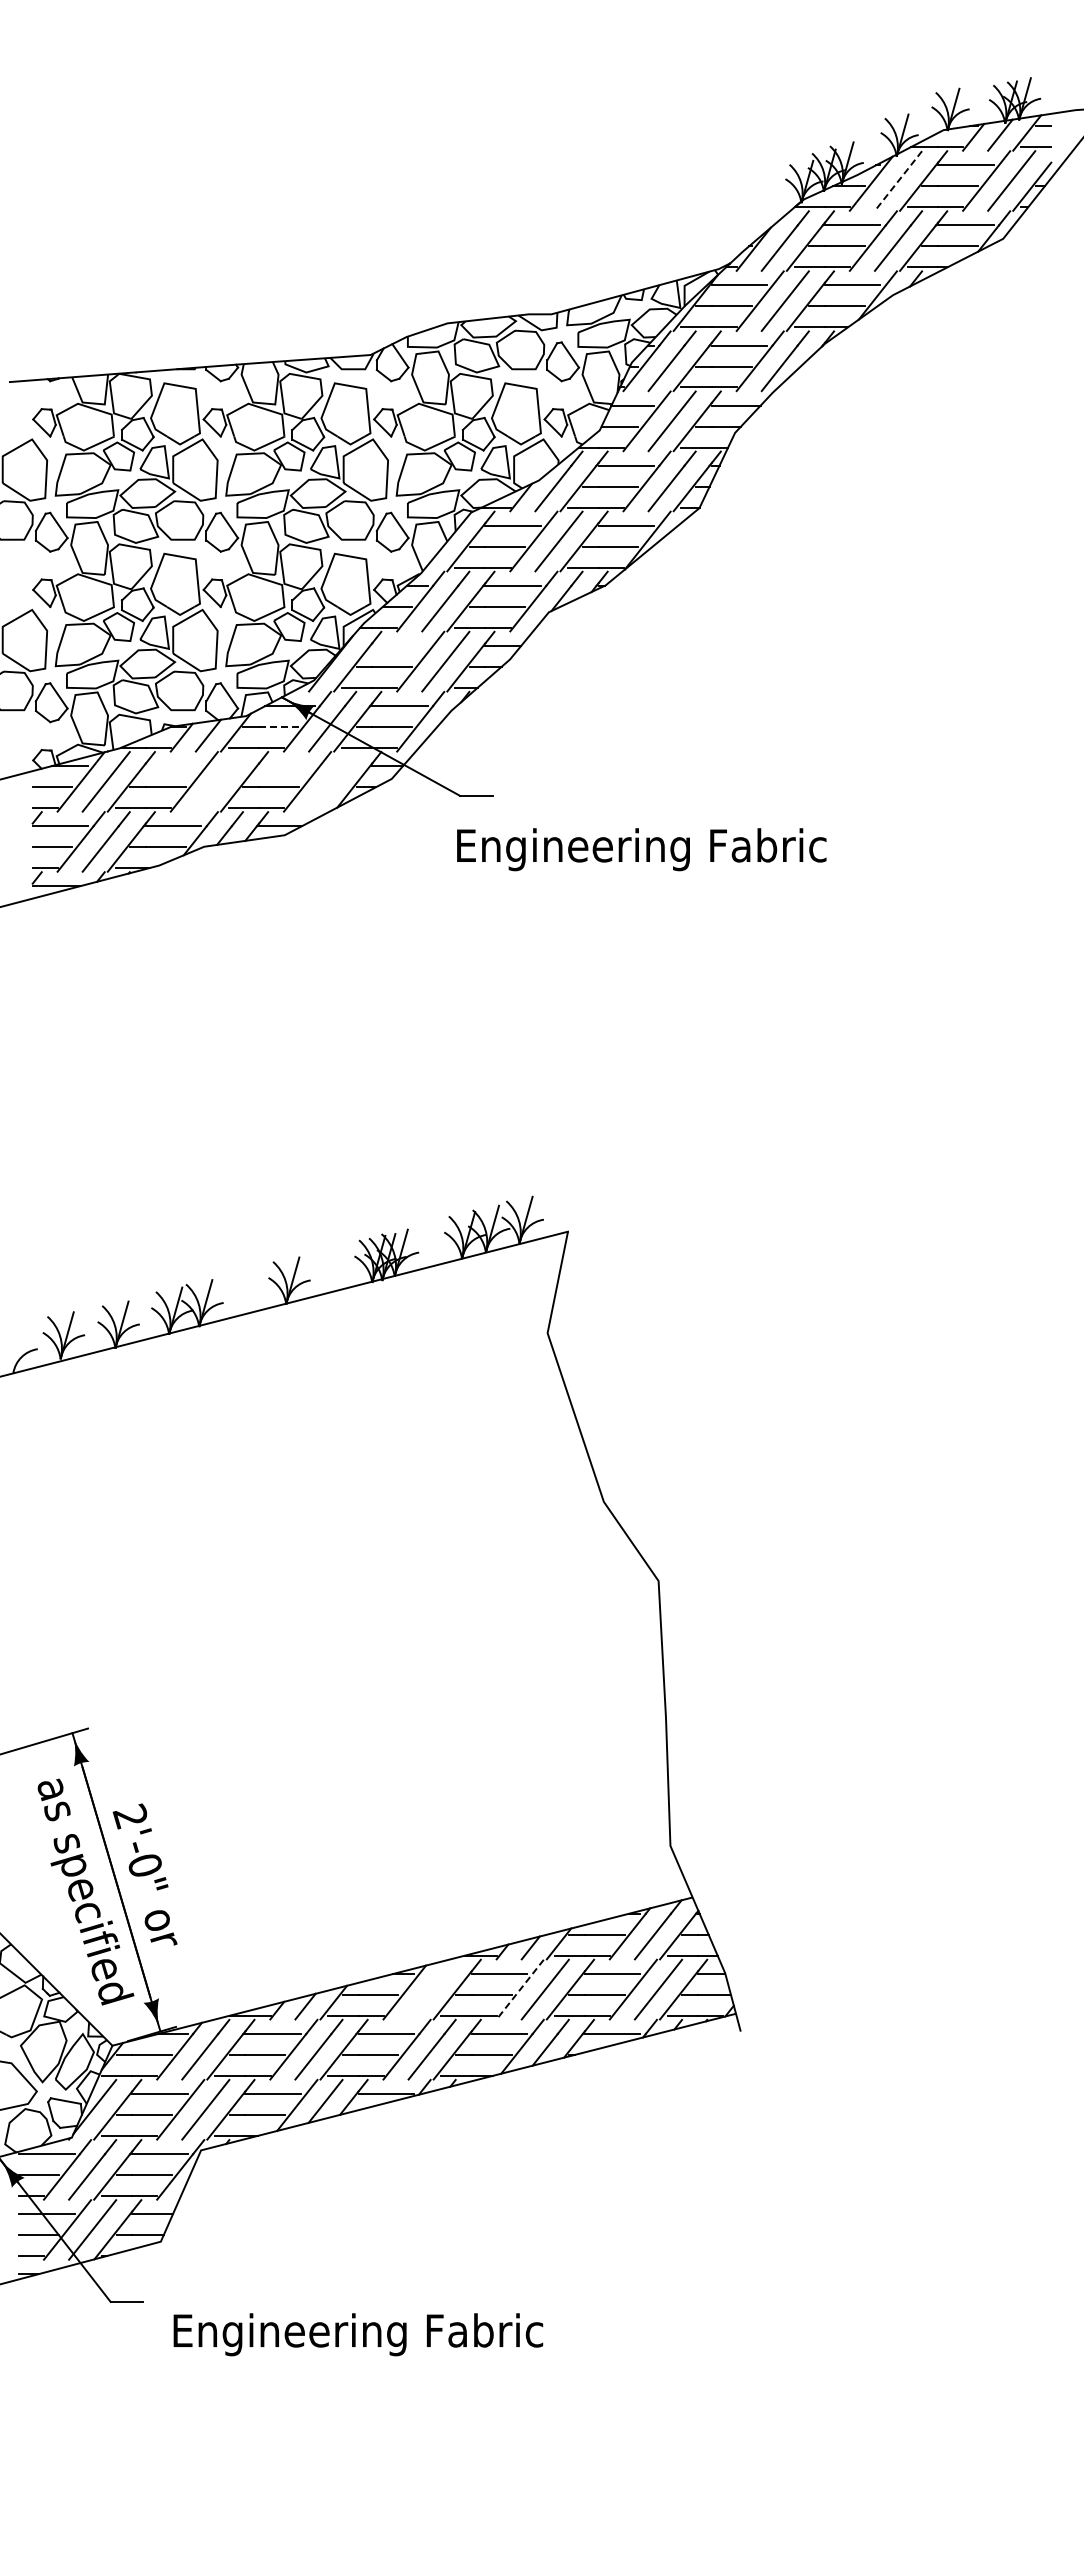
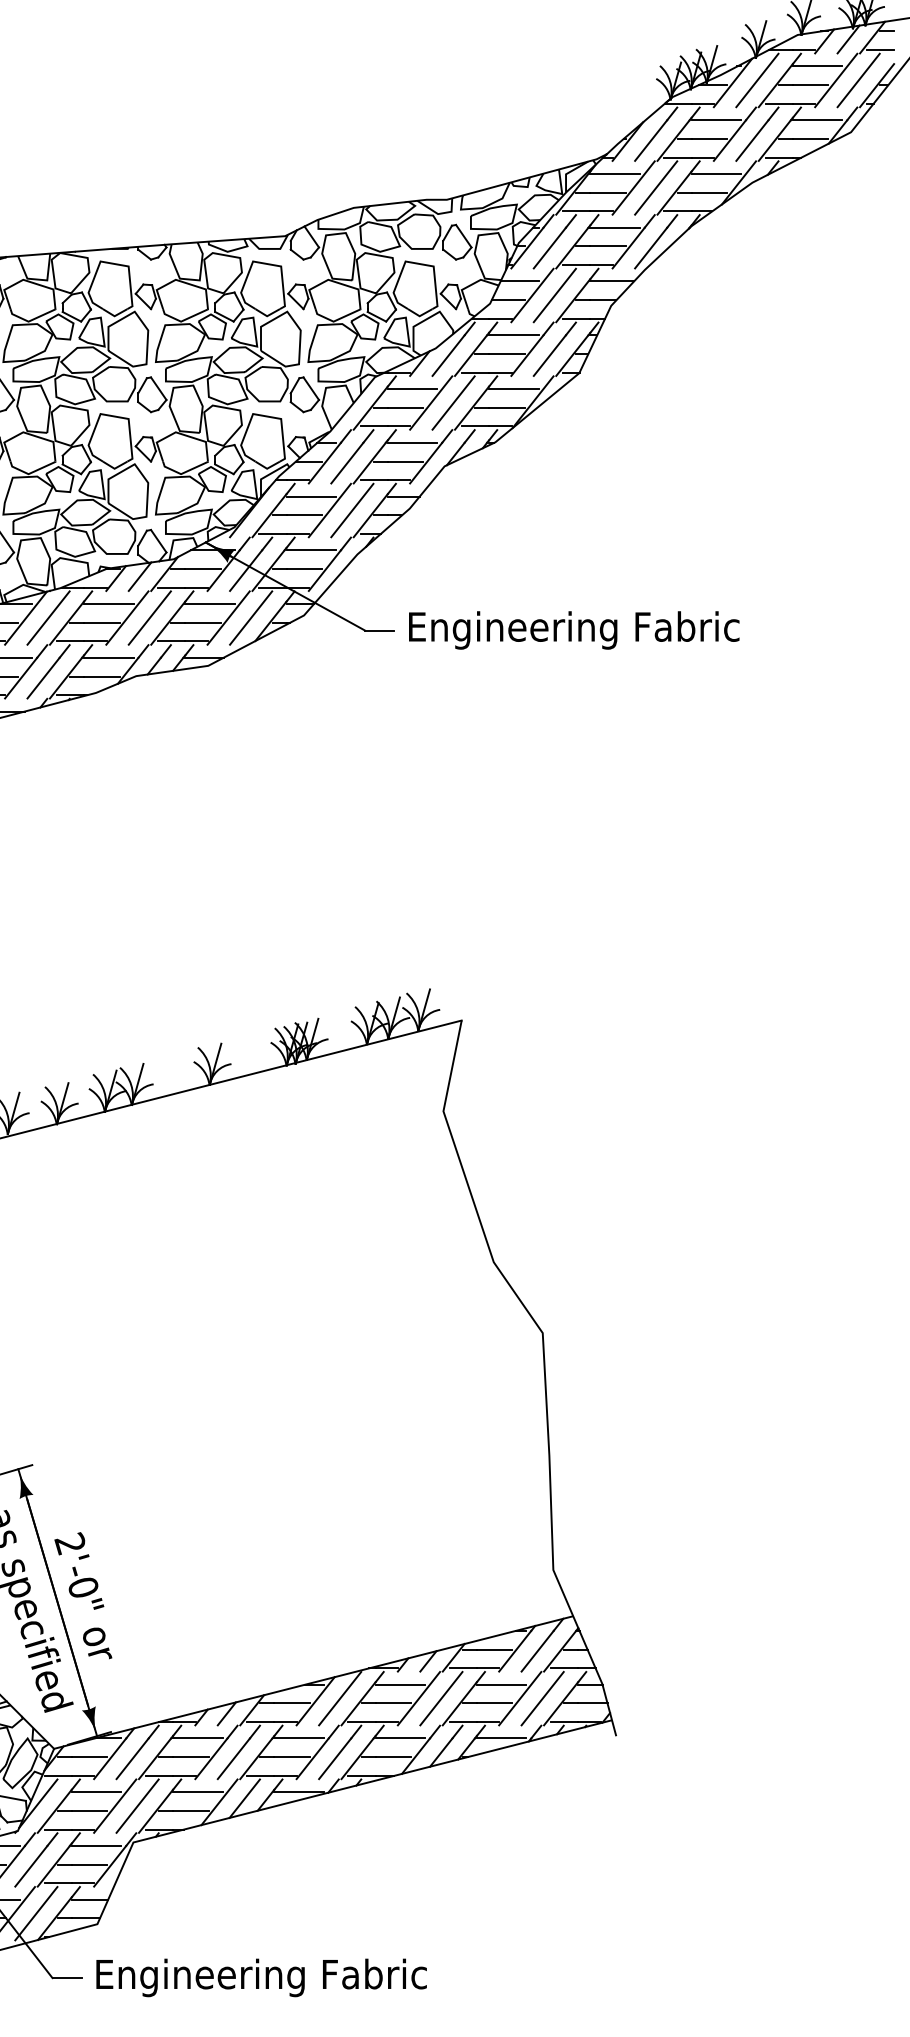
line: (898, 181) -> (757, 80), dashed -> solid
line: (399, 646) -> (310, 496), added
line: (278, 727) -> (202, 569), dashed -> solid
line: (173, 766) -> (108, 604), added
line: (286, 766) -> (209, 604), added
line: (219, 781) -> (149, 617), added
line: (332, 781) -> (250, 617), added
text: (641, 849) -> (573, 630), moved
line: (431, 1989) -> (339, 1698), added
line: (520, 1989) -> (419, 1698), dashed -> solid
text: (358, 2334) -> (261, 1977), moved

